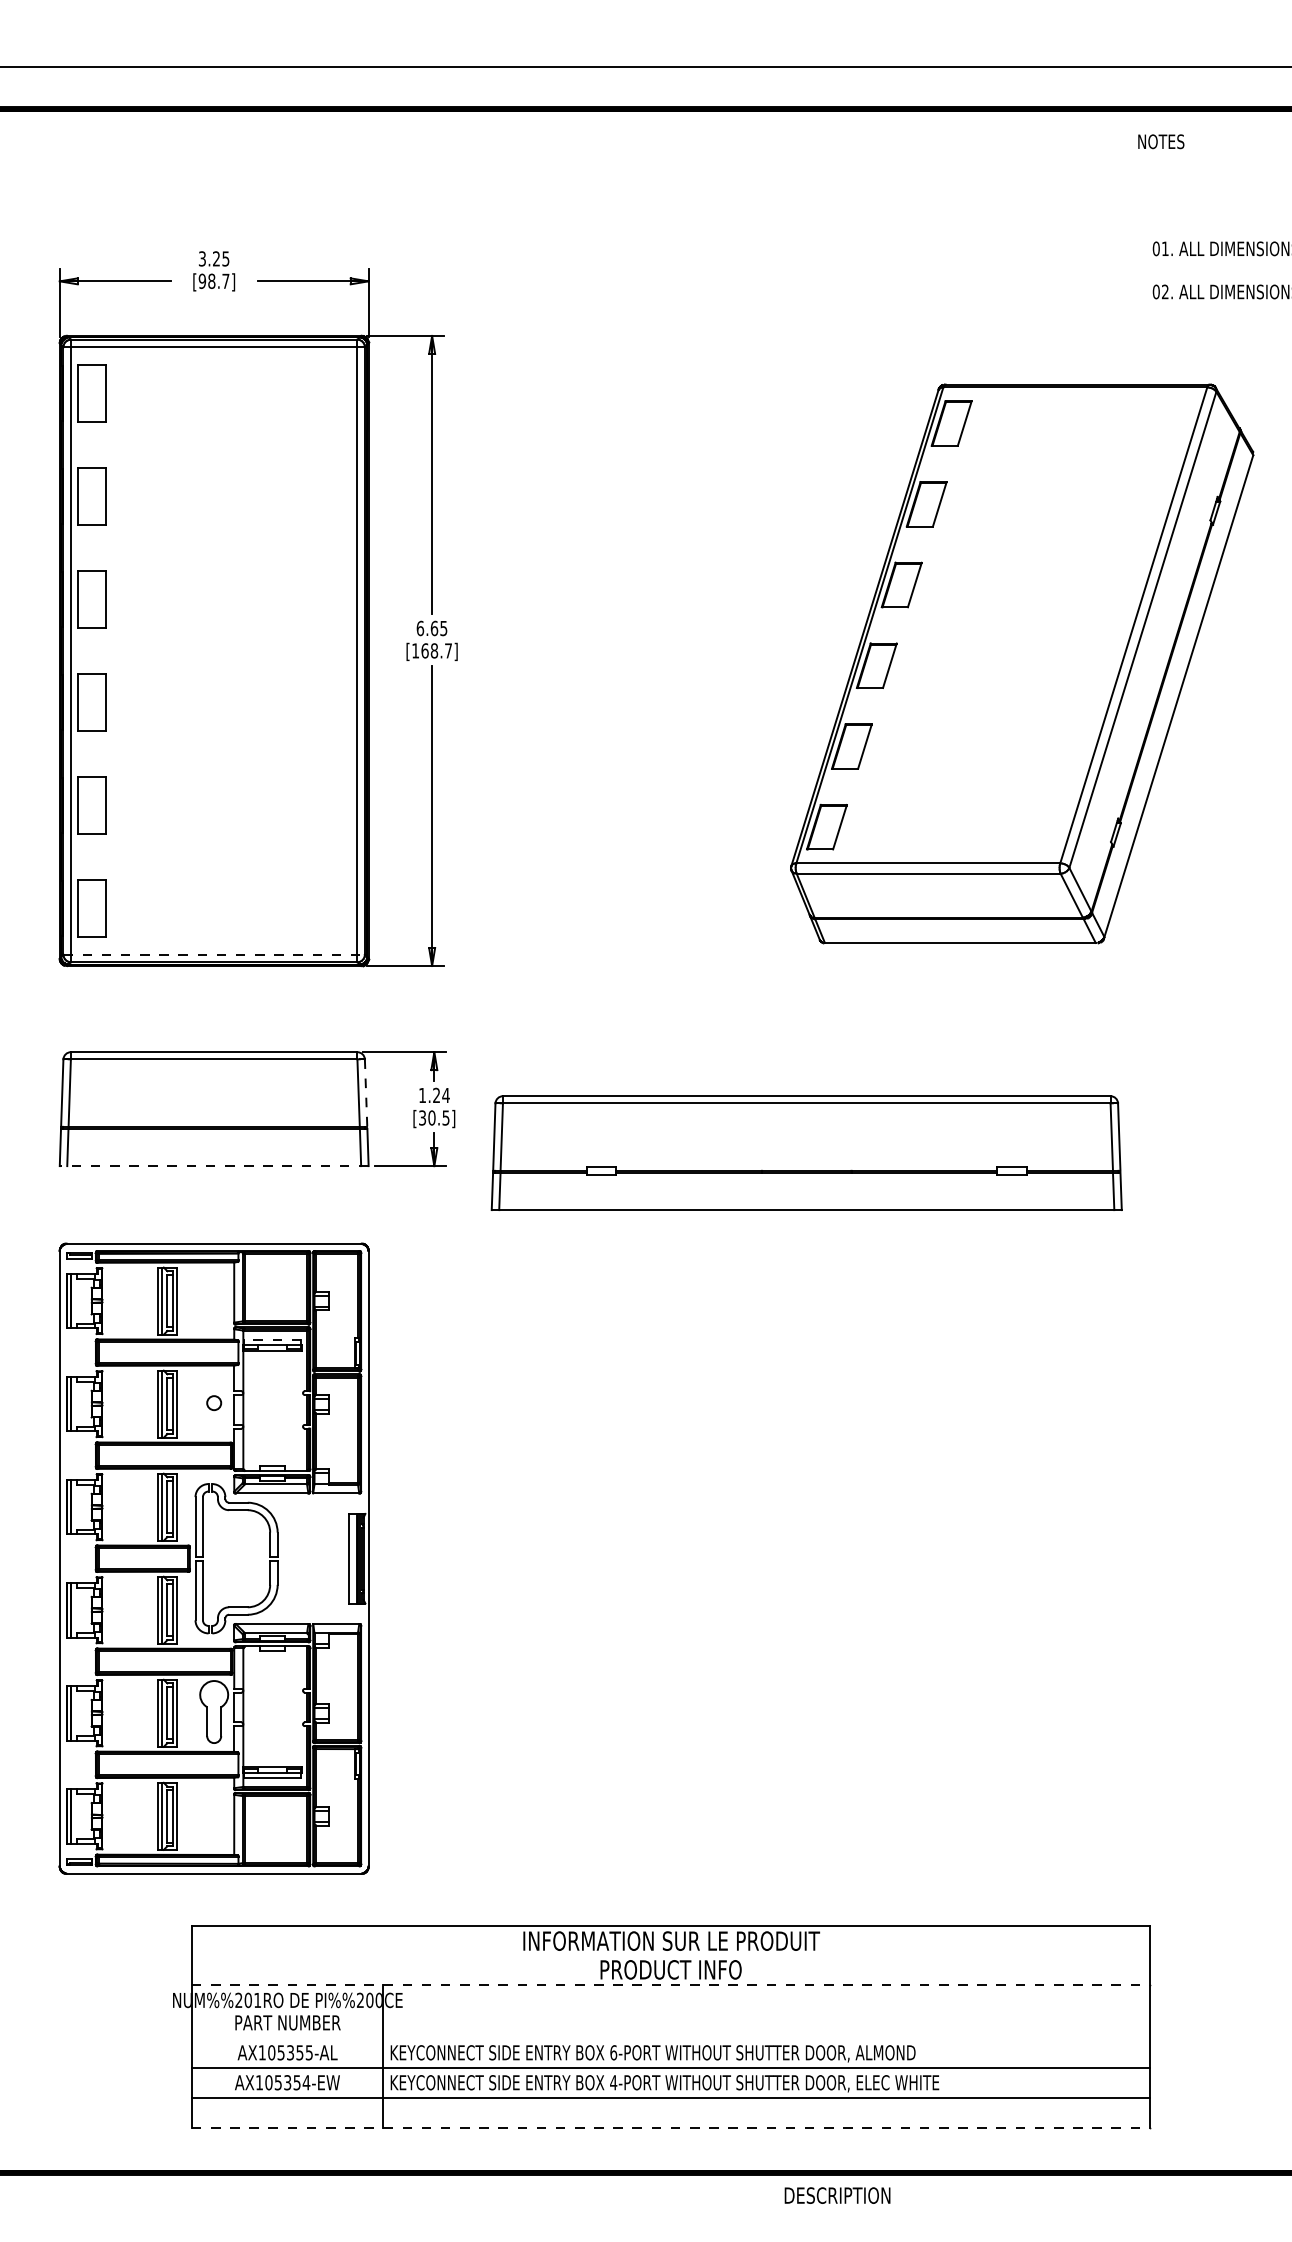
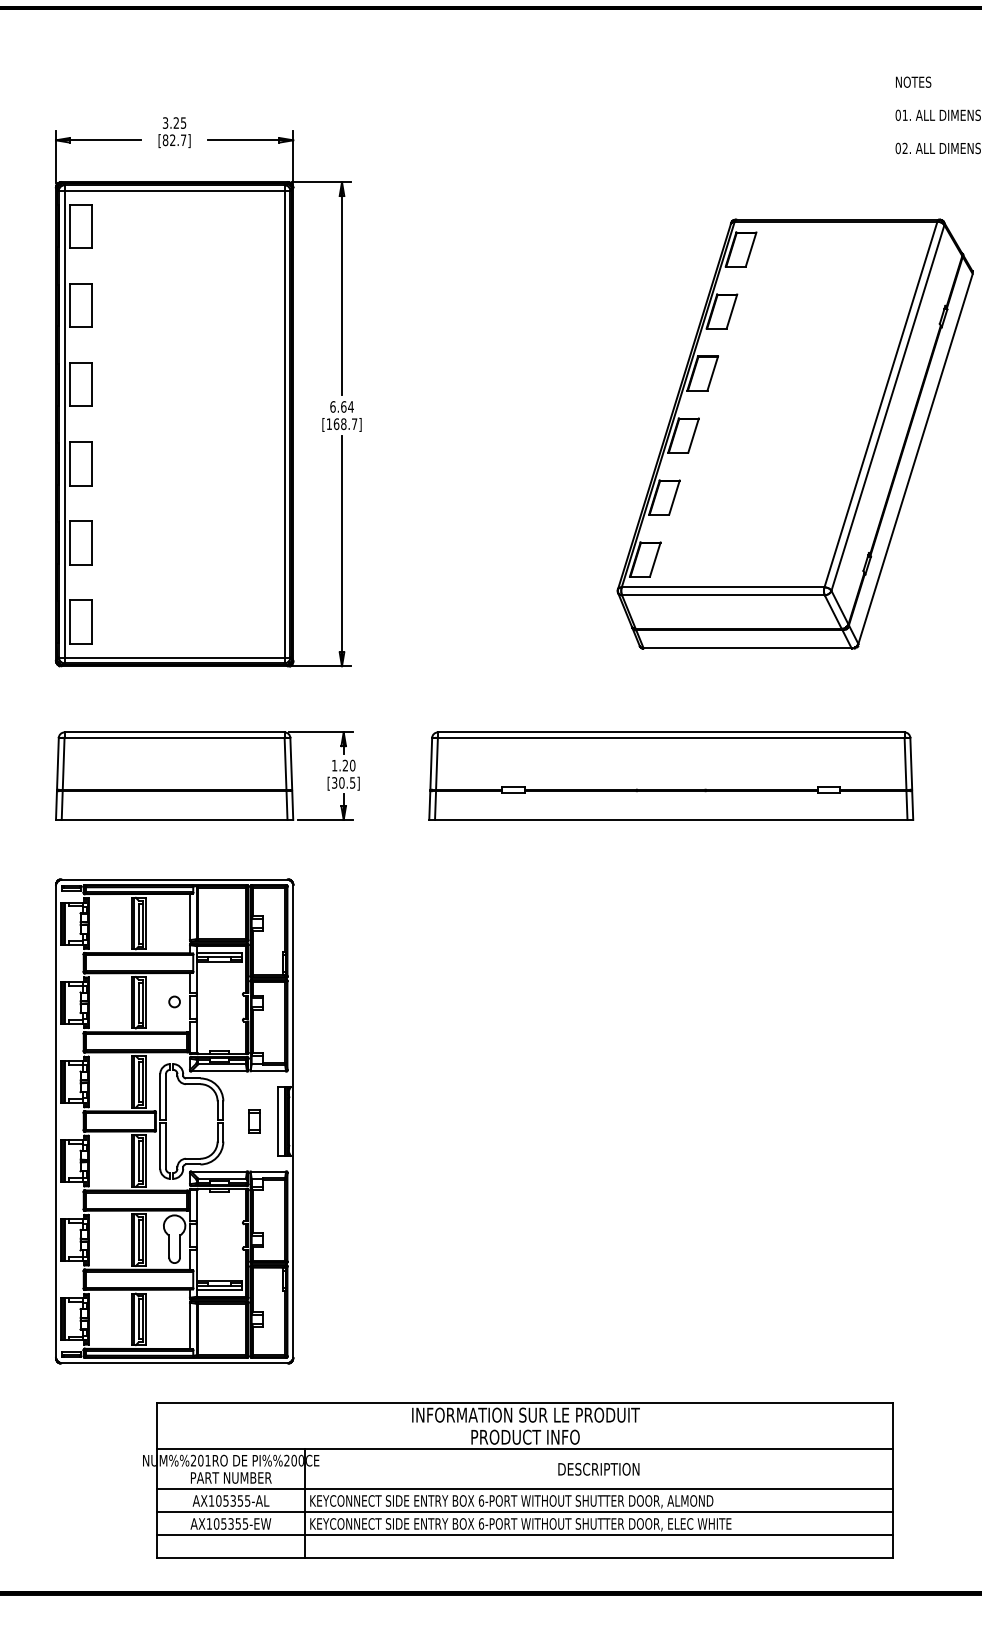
text: (1161, 141) -> (913, 82), moved
text: (206, 280) -> (168, 139), [98.7] -> [82.7]
text: (443, 628) -> (350, 406), 6.65 -> 6.64
line: (214, 954) -> (174, 657), dashed -> solid
line: (366, 1093) -> (291, 764), dashed -> solid
text: (445, 1095) -> (352, 765), 1.24 -> 1.20
part: (806, 1152) -> (671, 775), moved
line: (213, 1166) -> (174, 820), dashed -> solid
line: (272, 1339) -> (219, 953), dashed -> solid
part: (318, 1558) -> (254, 1121), added
line: (670, 1985) -> (525, 1449), dashed -> solid
line: (670, 2037) -> (525, 1489), added
text: (306, 2082) -> (245, 1523), AX105354-EW -> AX105355-EW
text: (613, 2082) -> (481, 1523), 4-PORT -> 6-PORT
line: (670, 2127) -> (525, 1558), dashed -> solid
text: (837, 2195) -> (598, 1469), moved

